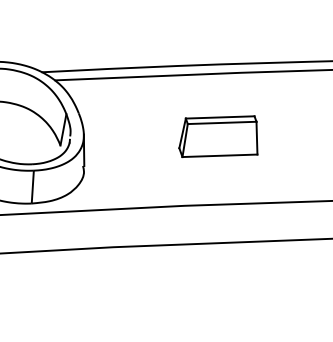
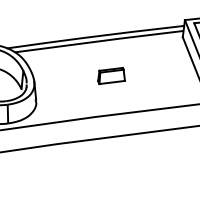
part: (219, 135) -> (111, 75), size x0.6

